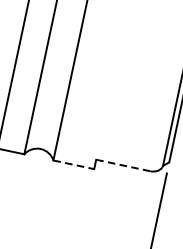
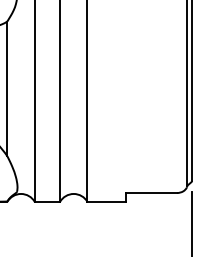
line: (74, 164) -> (107, 201), dashed -> solid
line: (123, 166) -> (151, 193), dashed -> solid

